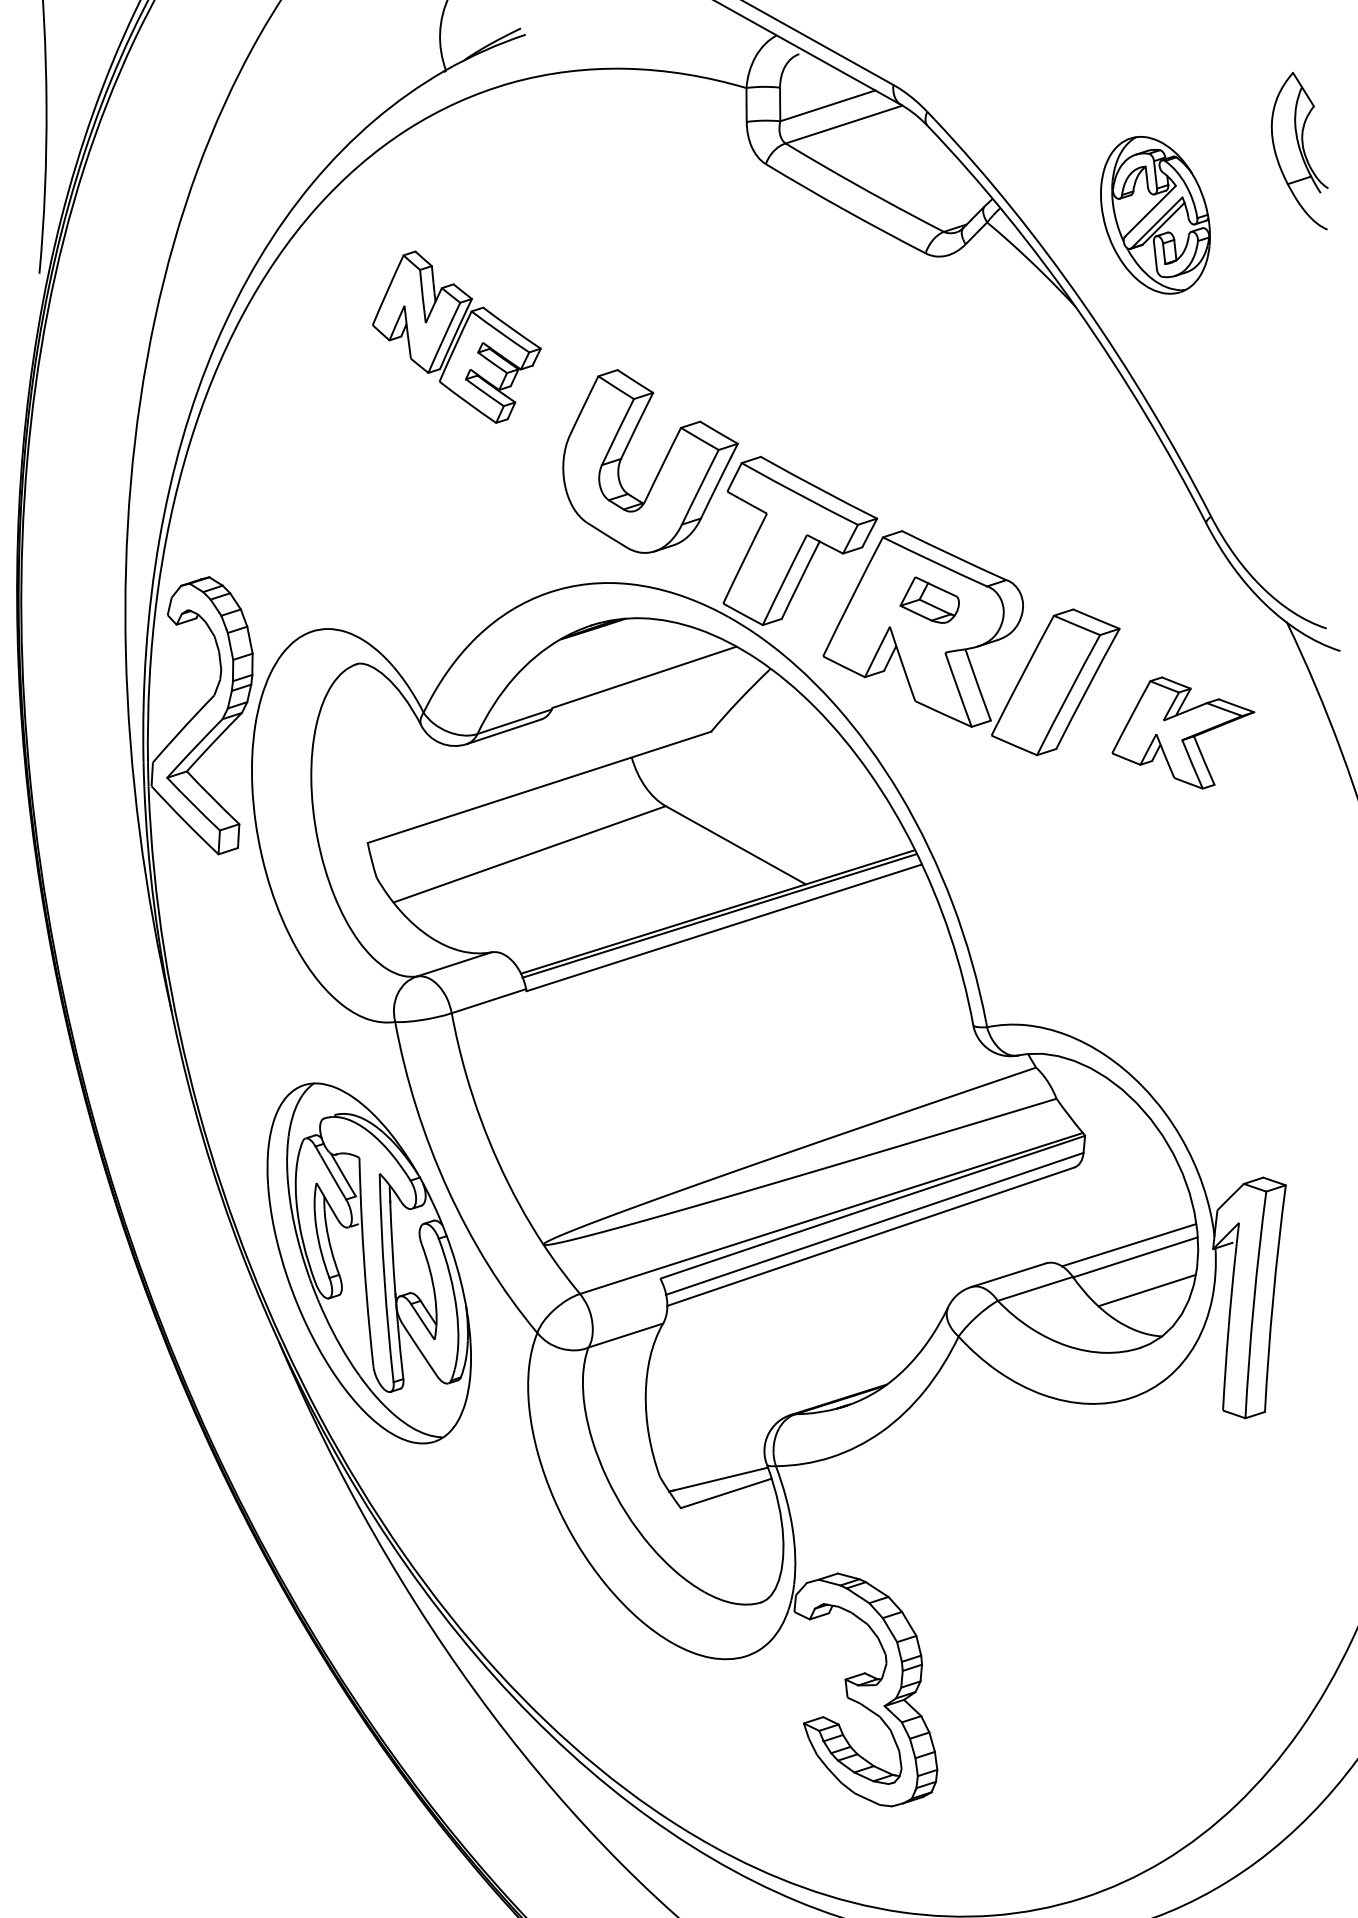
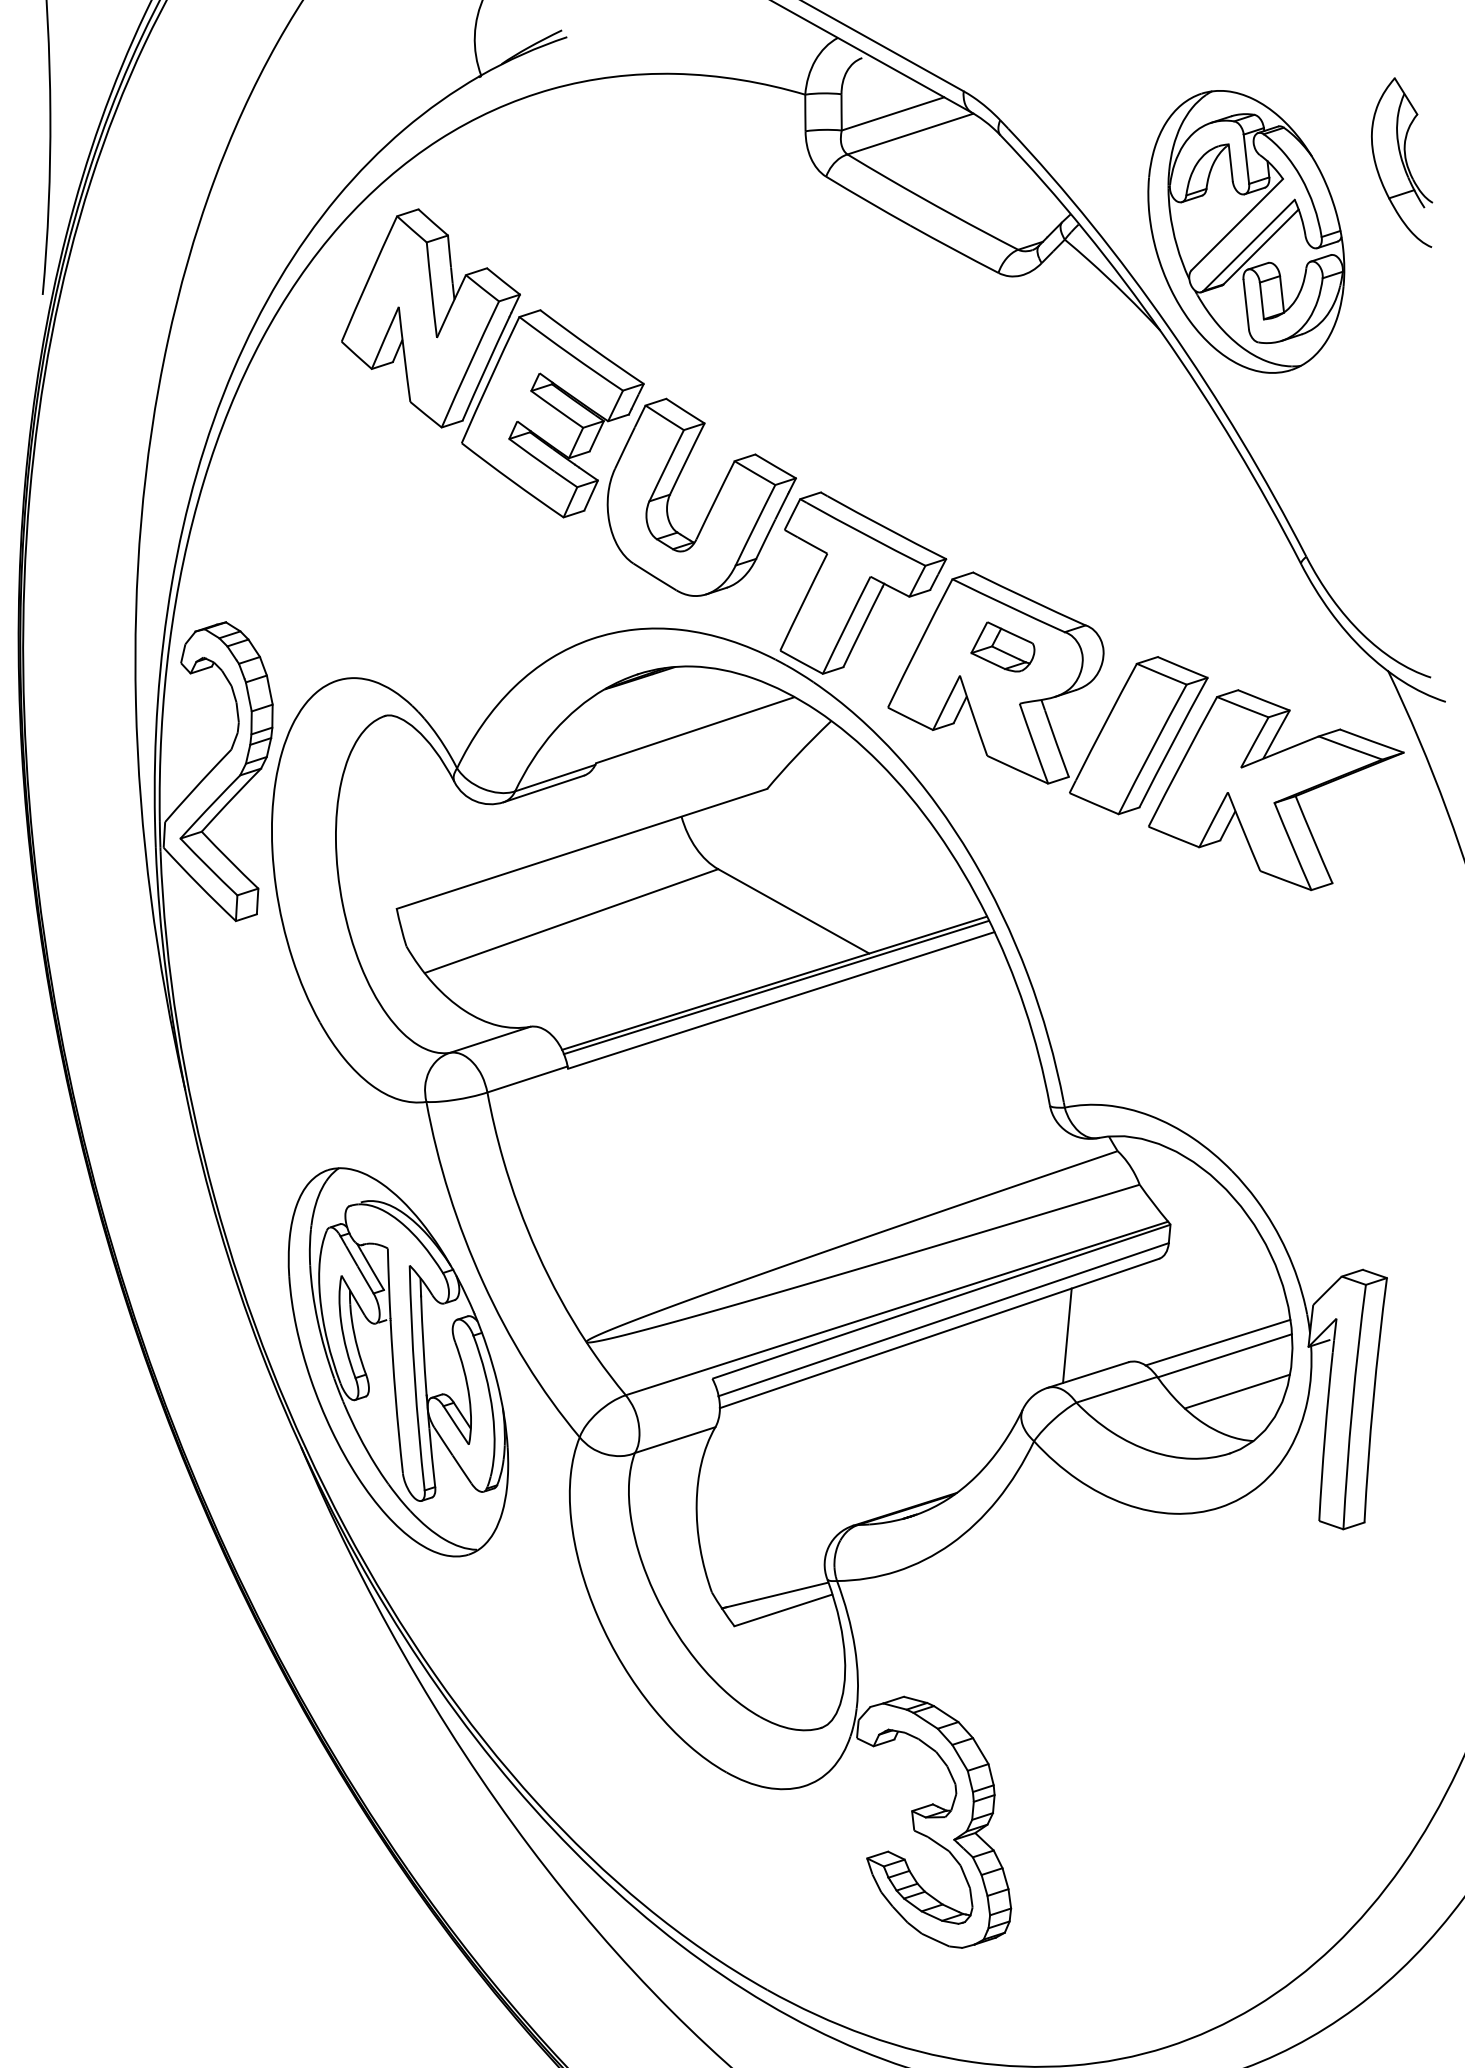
part: (1155, 214) -> (1246, 231), size x1.67
part: (456, 337) -> (492, 363), size x1.67
part: (1183, 733) -> (1276, 790), size x1.67
line: (989, 1238) -> (1067, 1335), added

